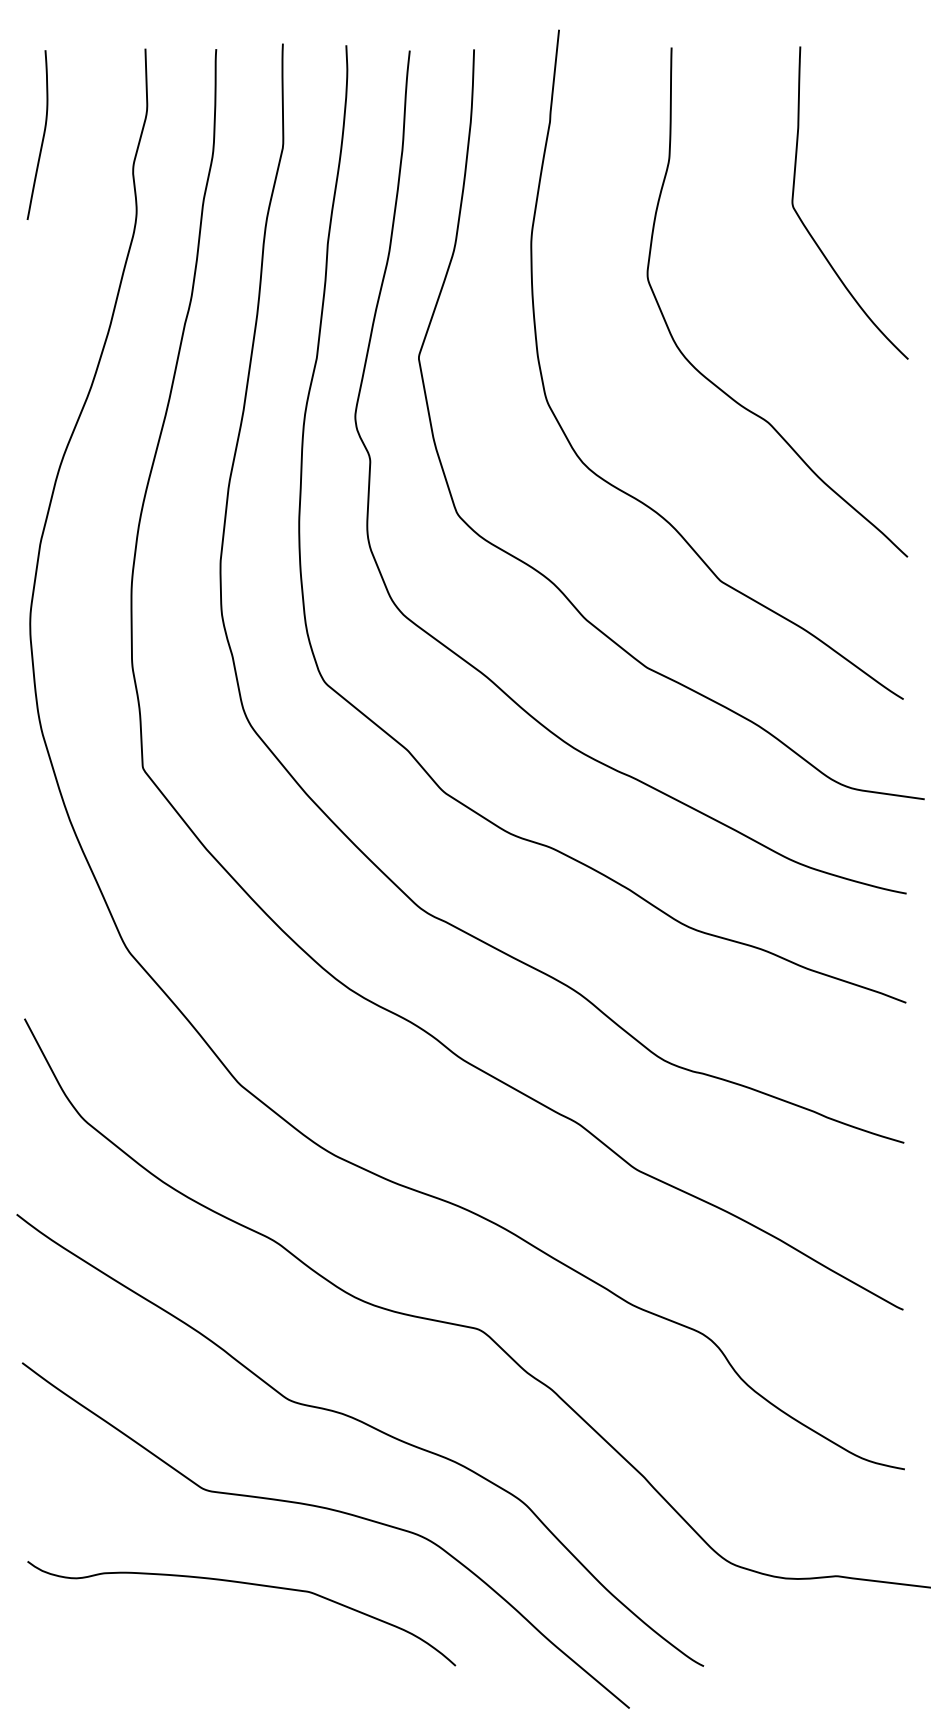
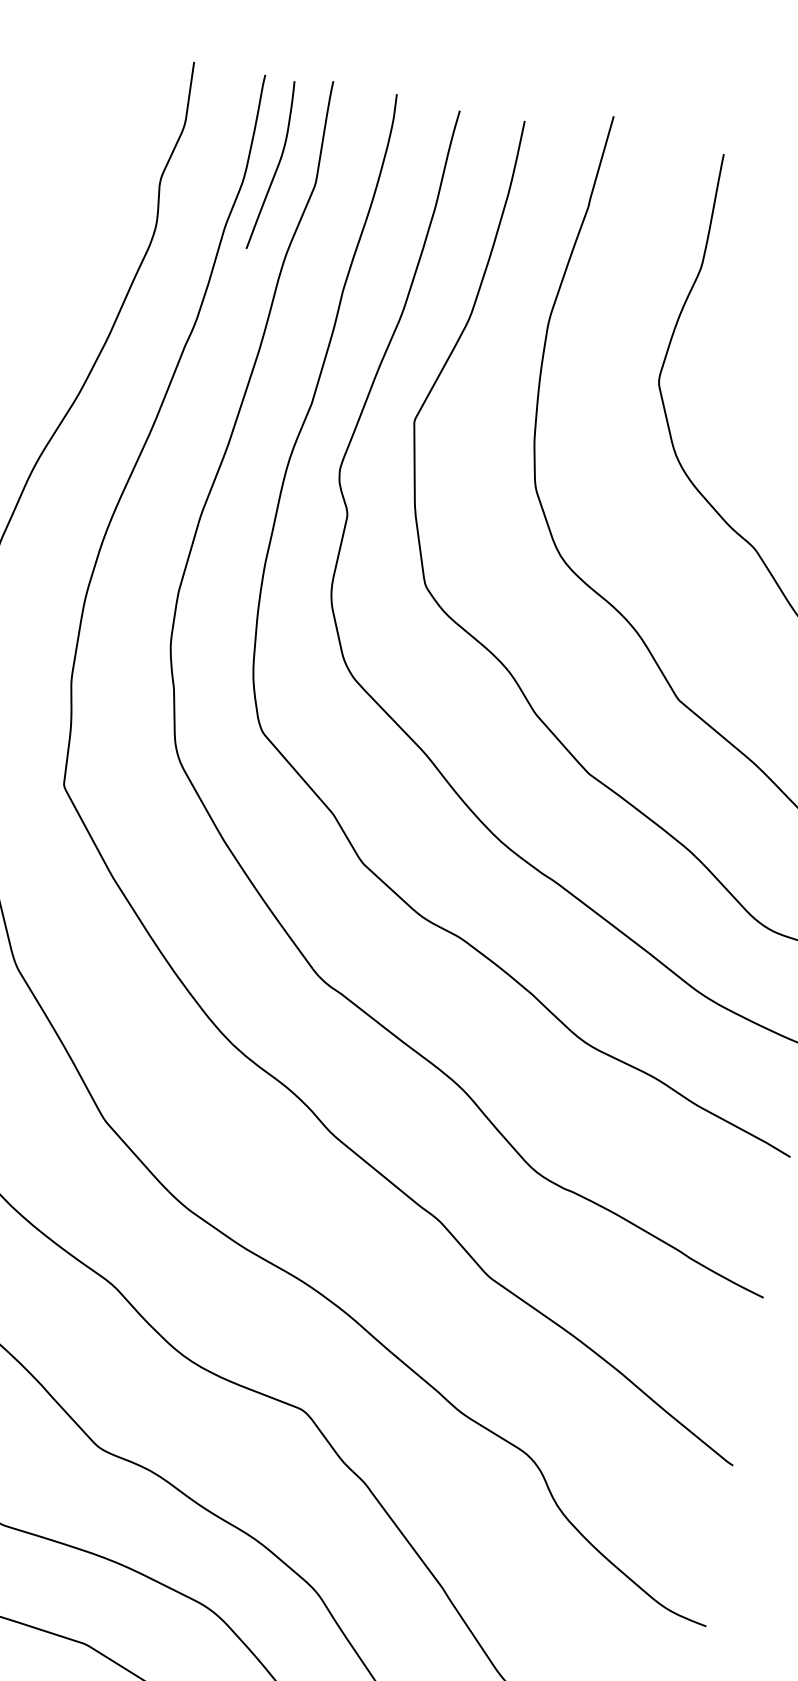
curve: (42, 136) -> (276, 167), moved

